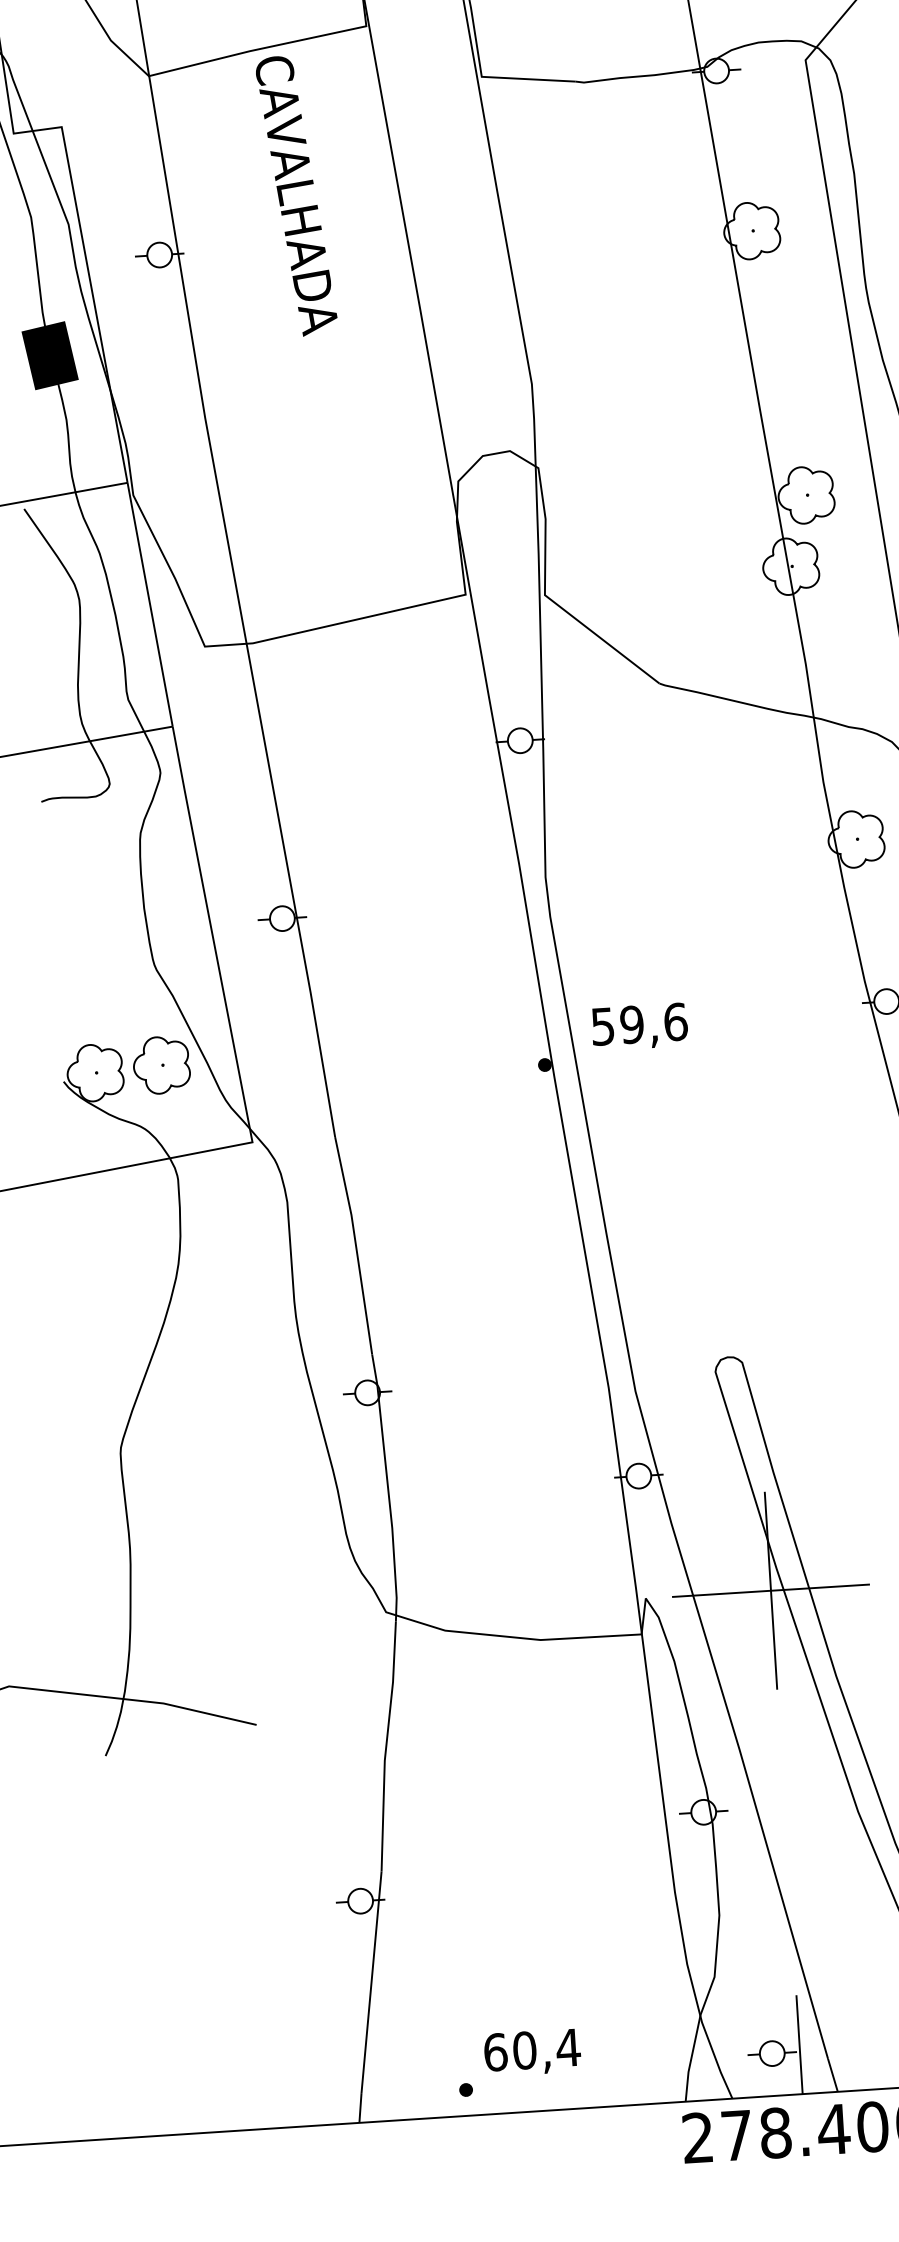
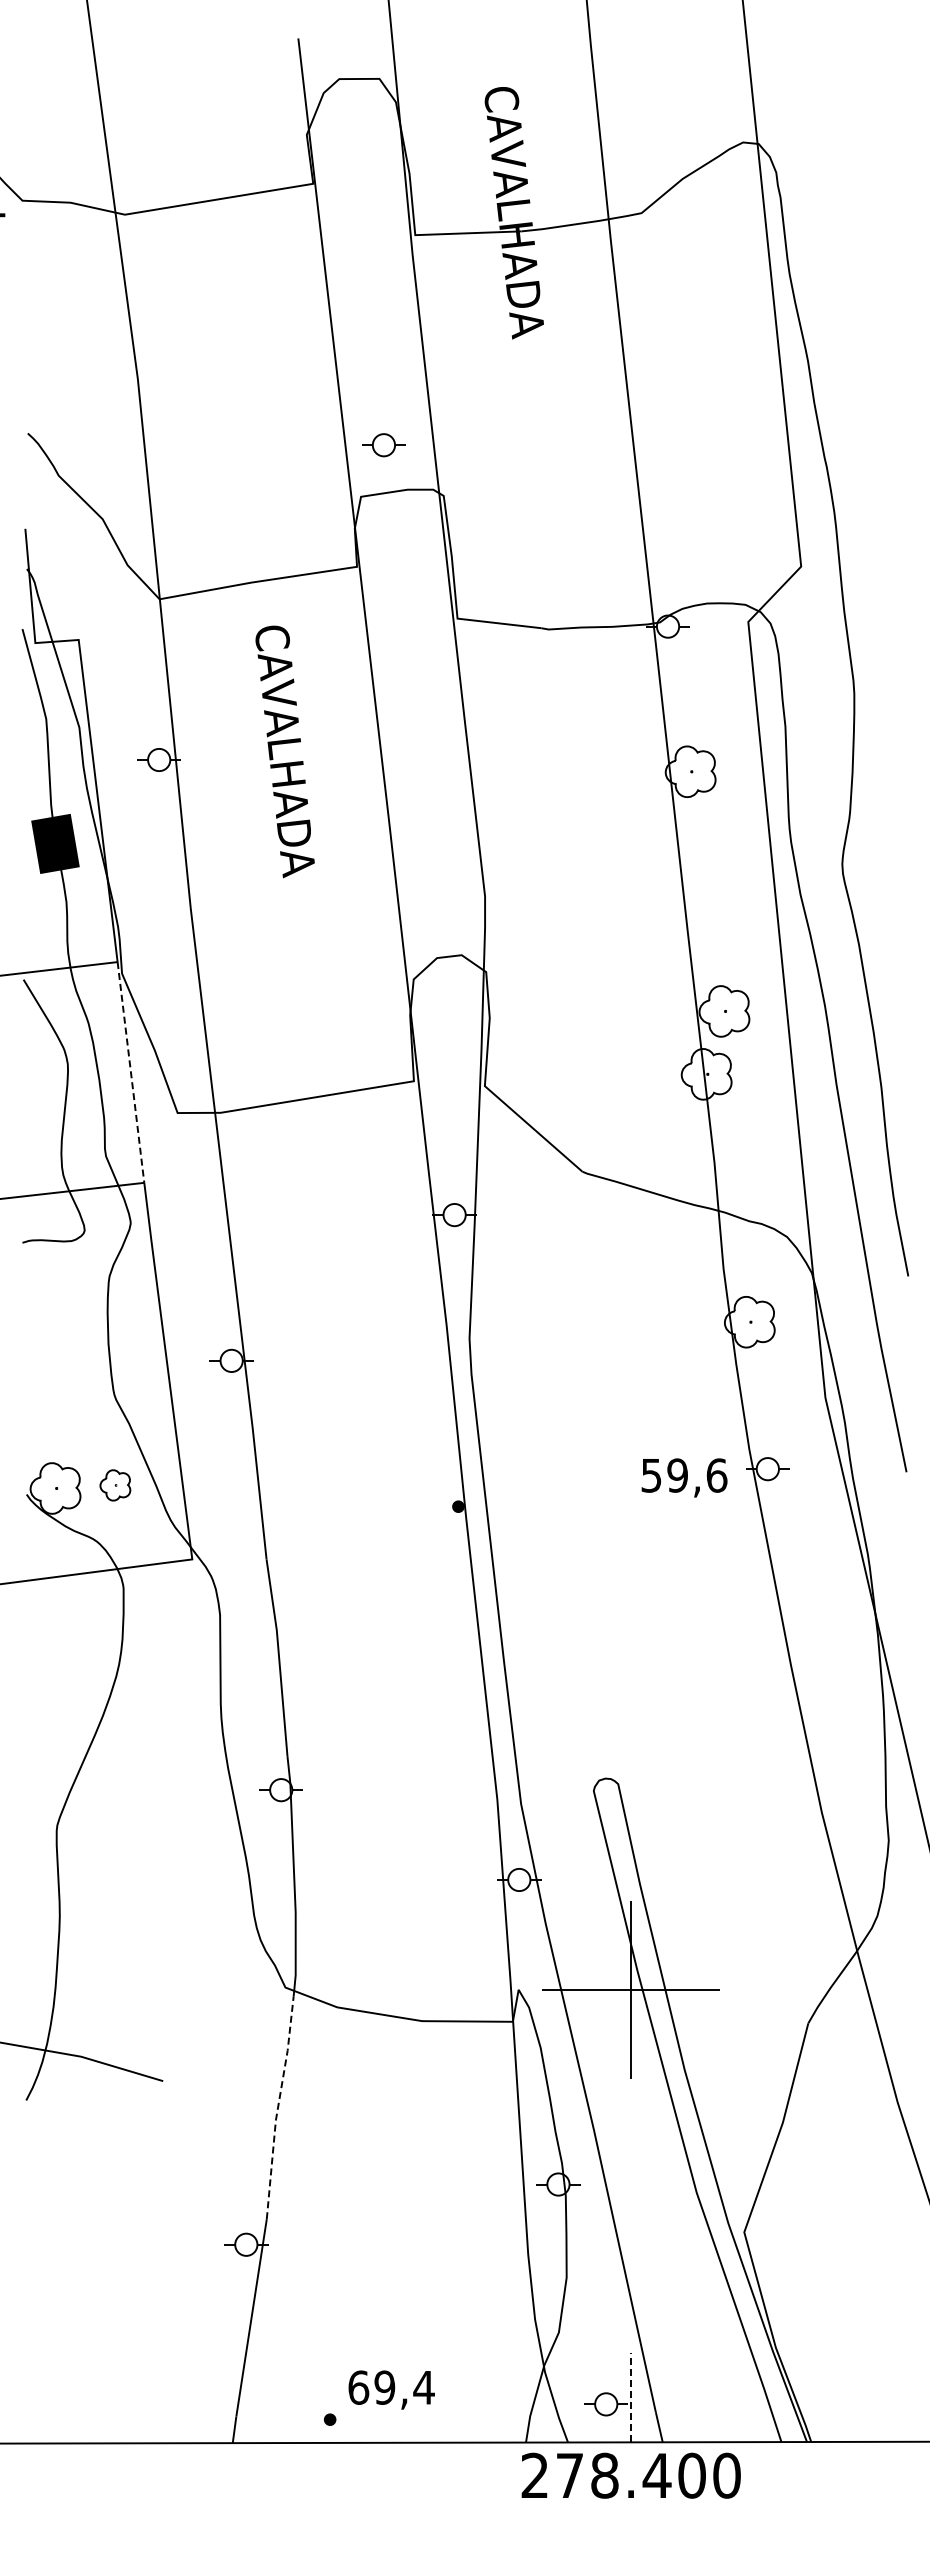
text: (295, 195) -> (284, 751), moved
line: (150, 604) -> (131, 1072), solid -> dashed
text: (639, 1026) -> (684, 1477), moved
part: (161, 1065) -> (115, 1485), size x0.6
line: (386, 1746) -> (278, 2107), solid -> dashed
line: (799, 2044) -> (631, 2397), solid -> dashed
text: (524, 2050) -> (384, 2387), 60,4 -> 69,4

